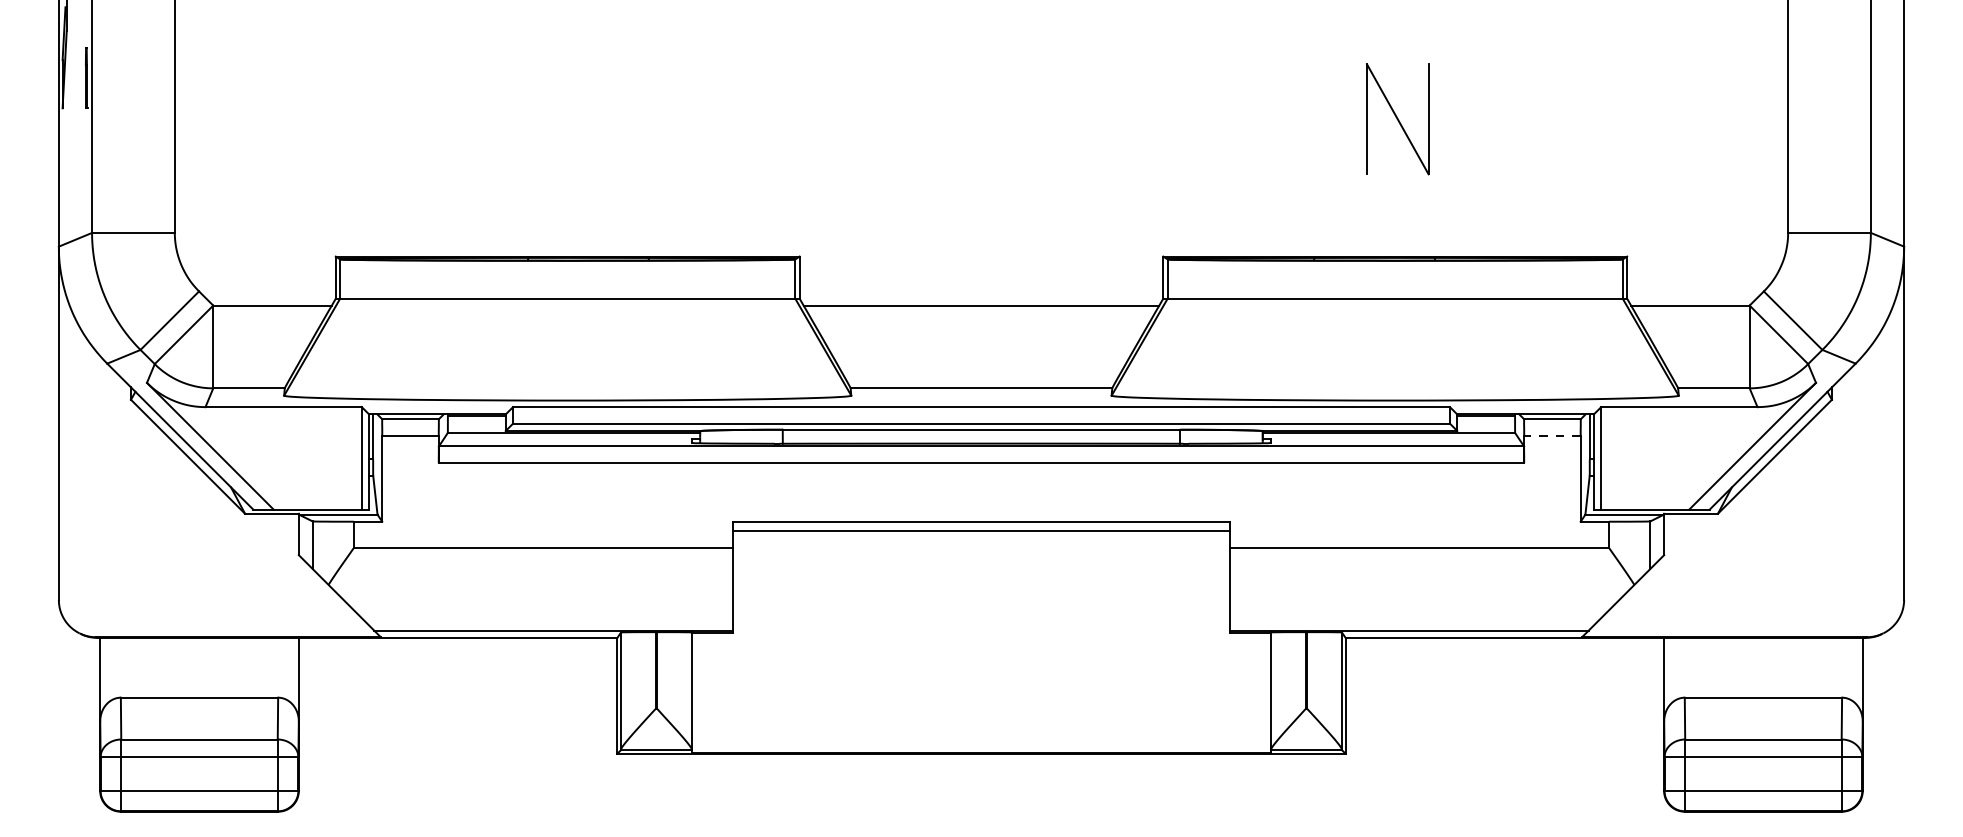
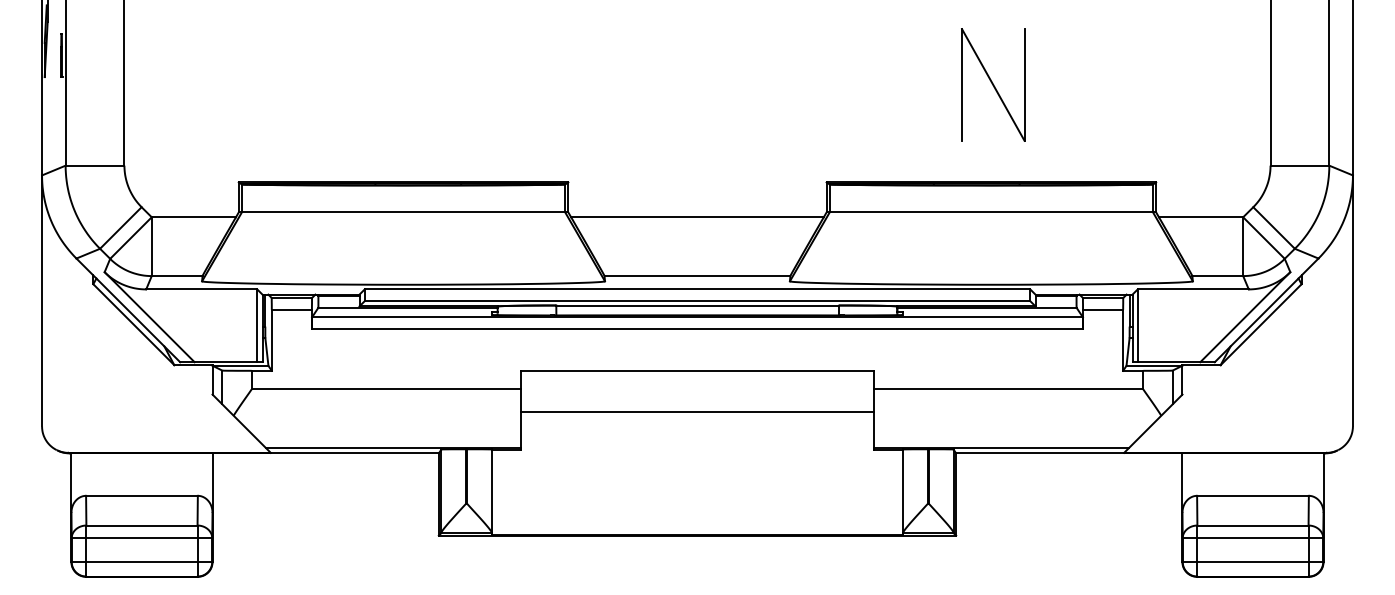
part: (1397, 118) -> (993, 84), size x1.43
line: (1551, 435) -> (1102, 309), dashed -> solid
line: (981, 530) -> (697, 411), moved

